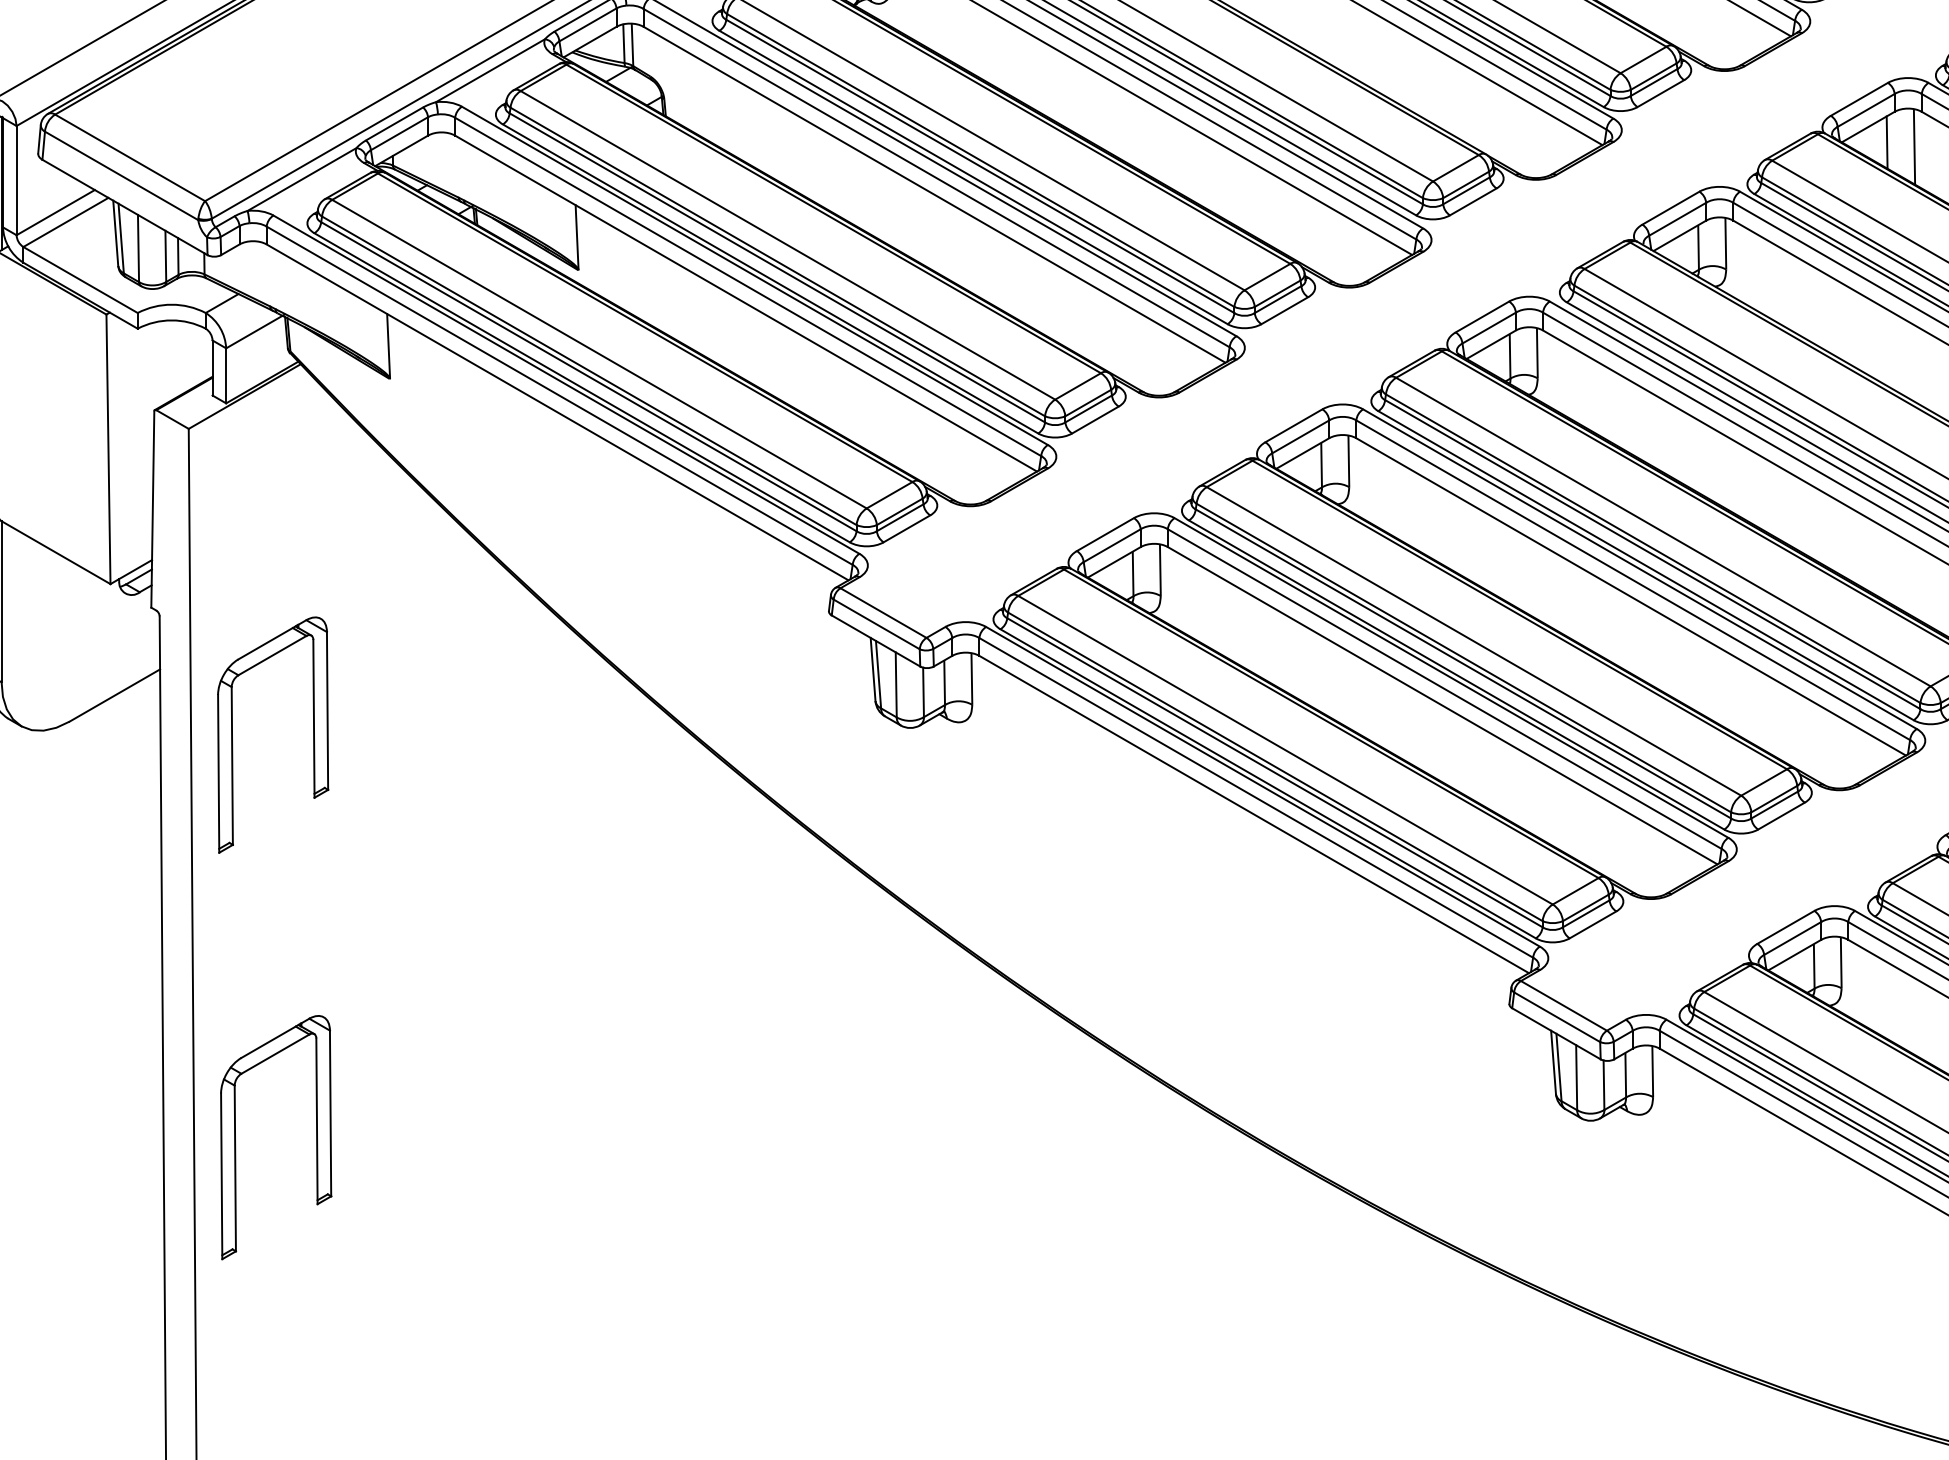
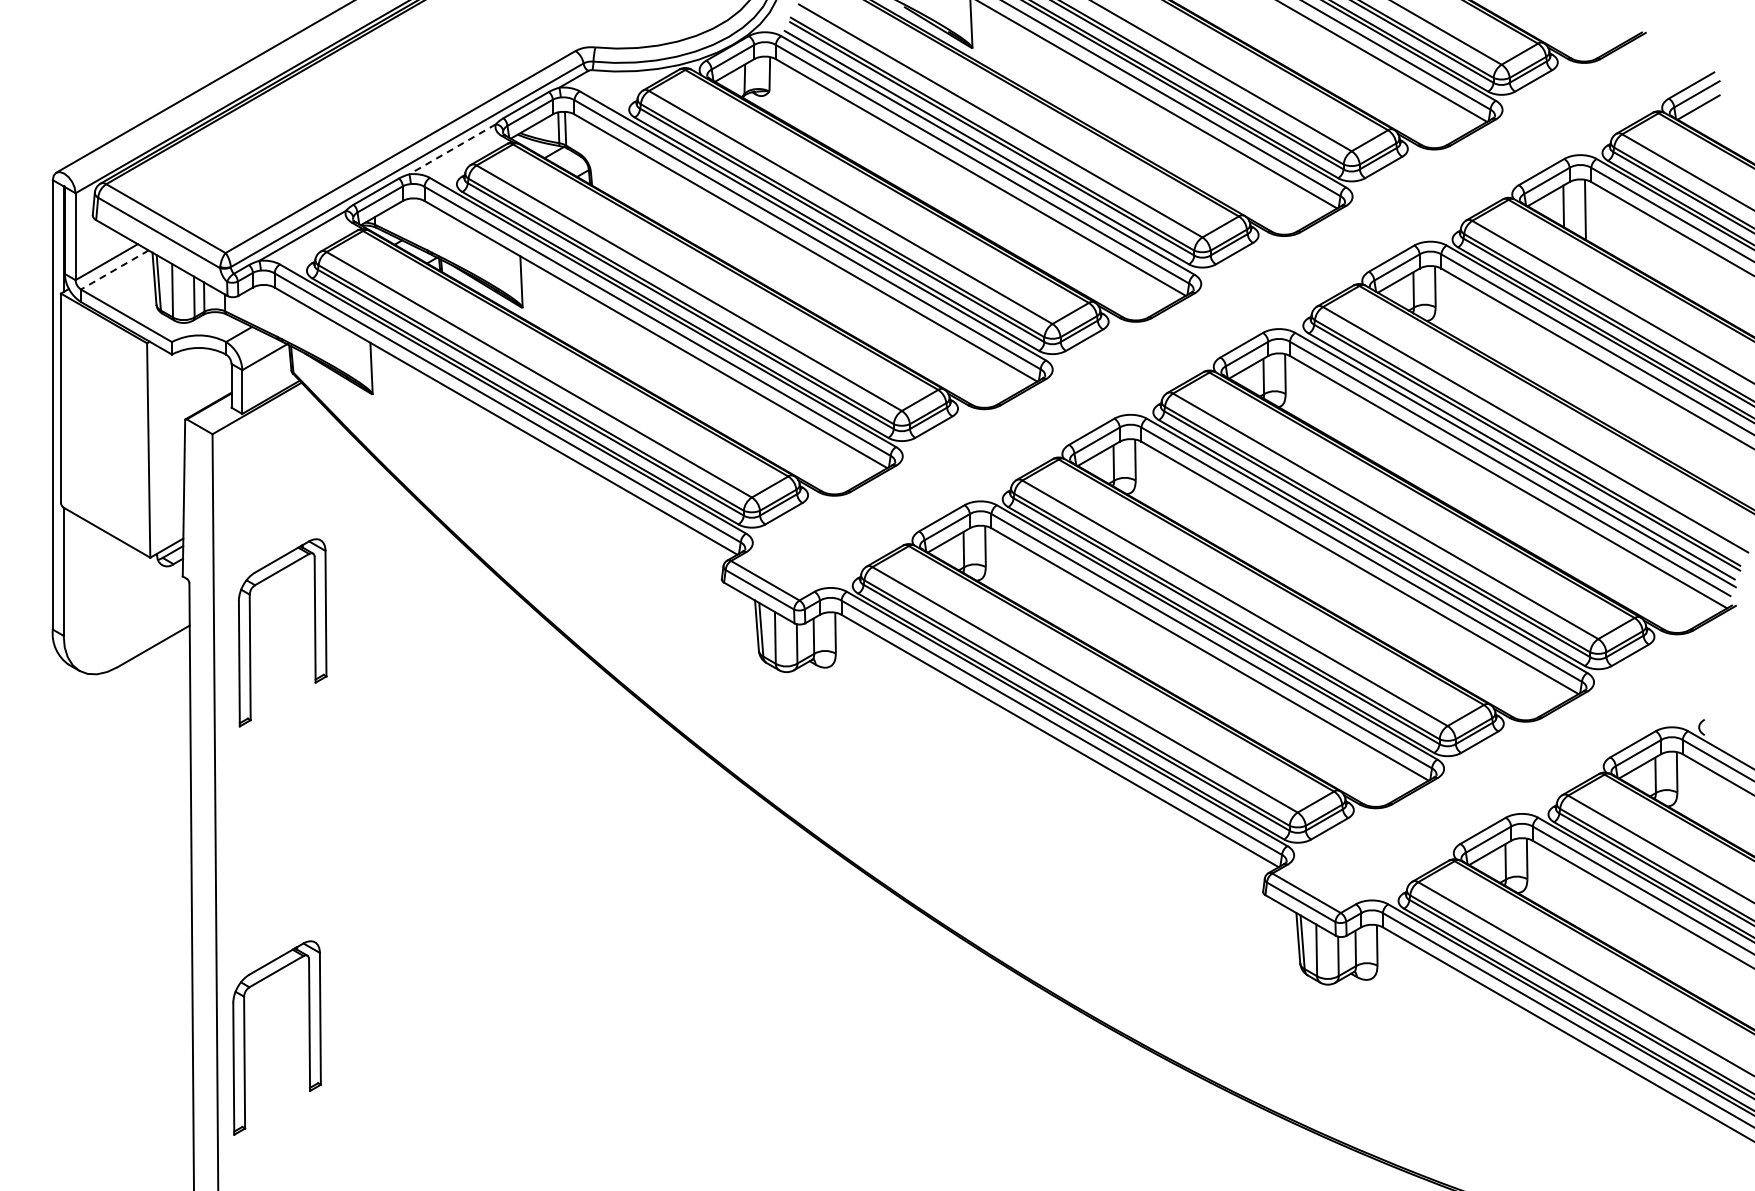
line: (490, 70) -> (452, 149), solid -> dashed
line: (65, 223) -> (114, 270), solid -> dashed
part: (232, 734) -> (250, 632), moved
part: (236, 1136) -> (245, 1037), moved

